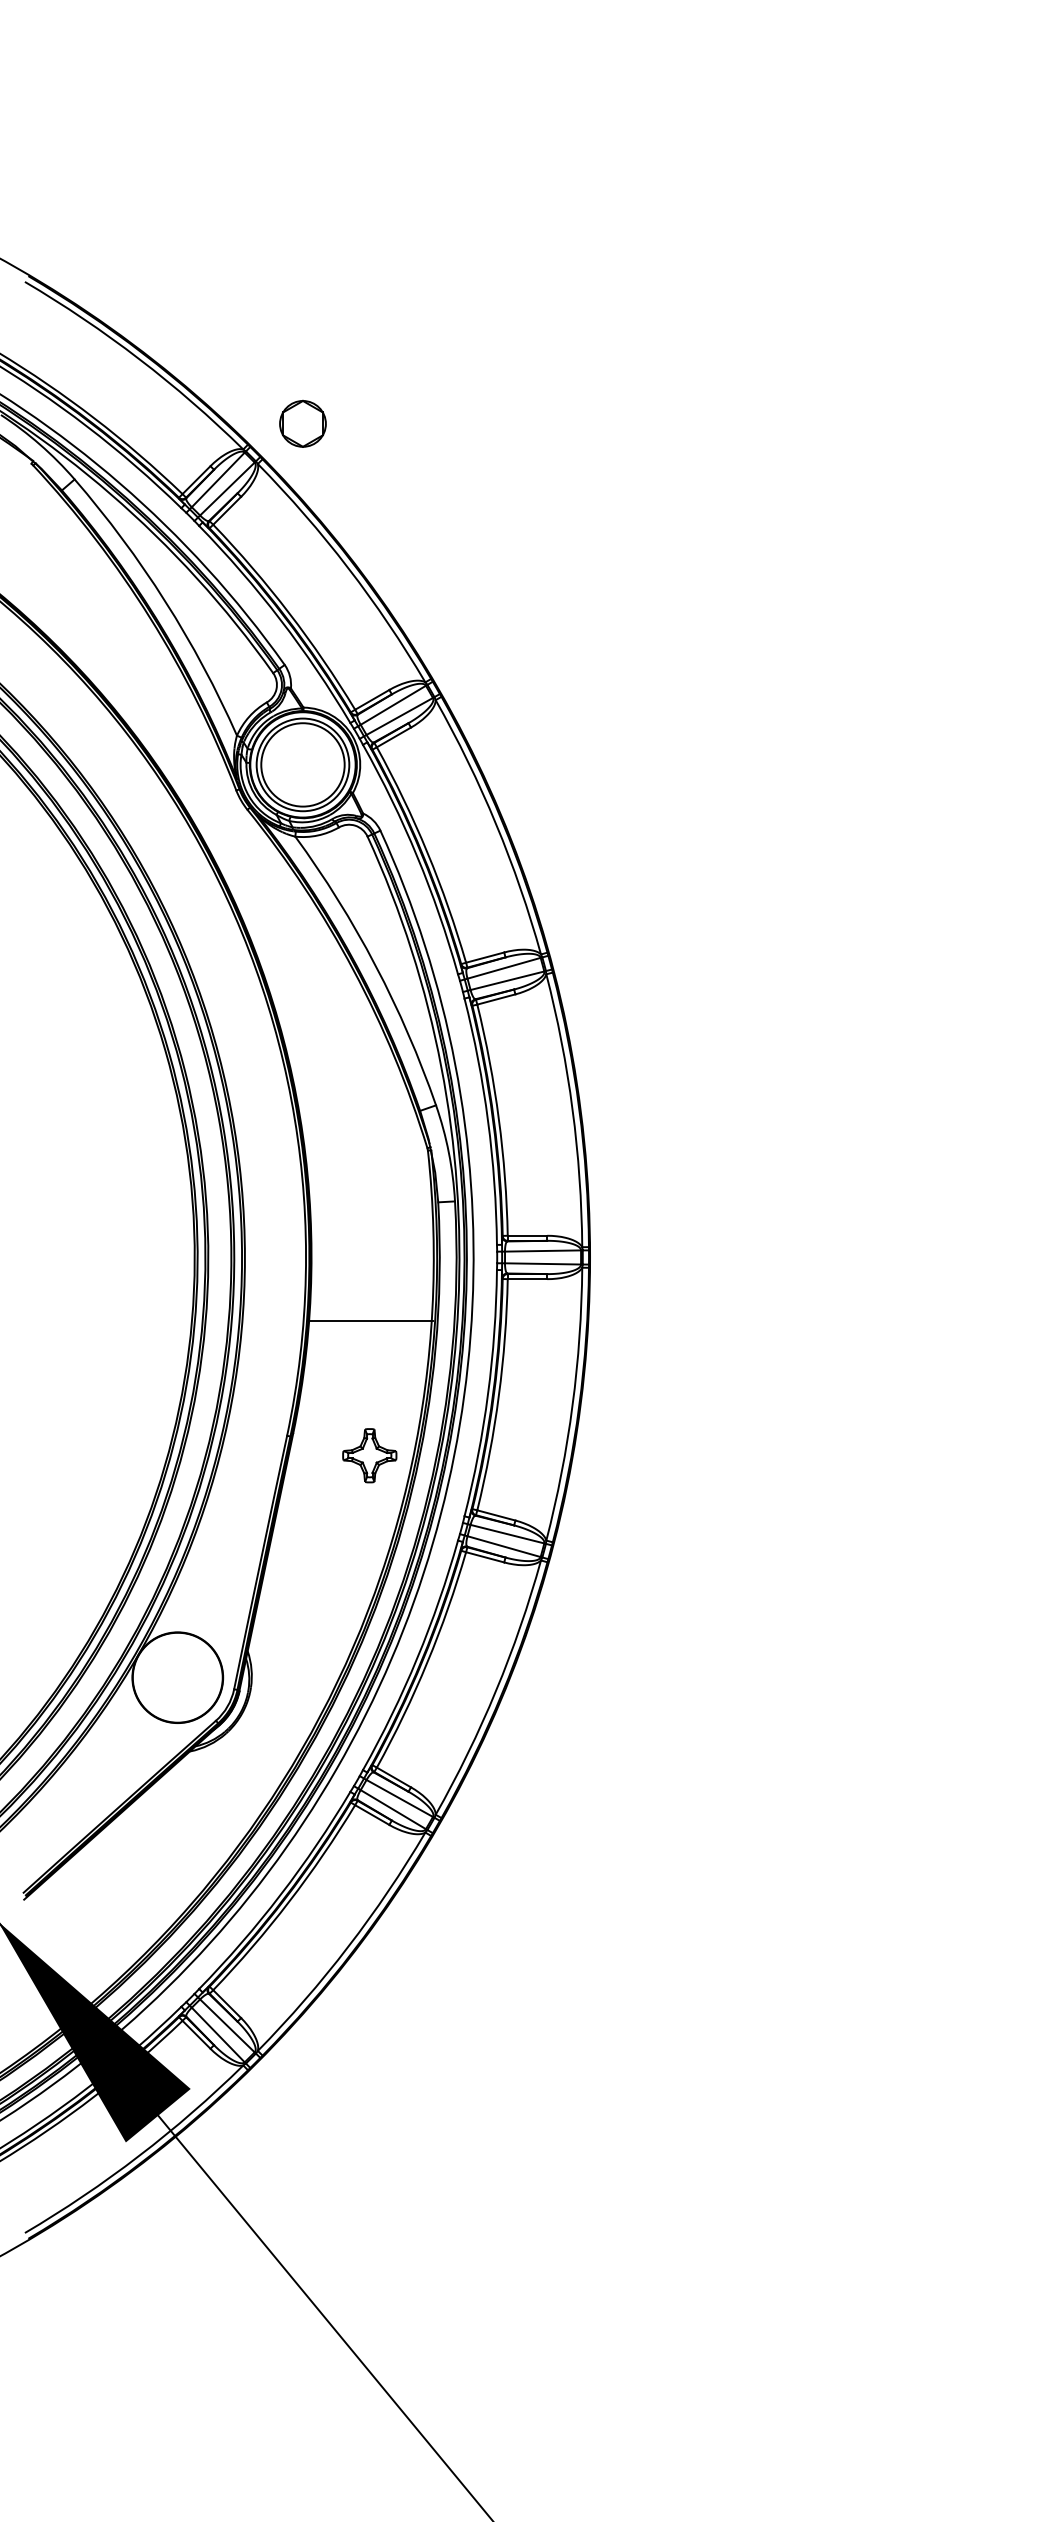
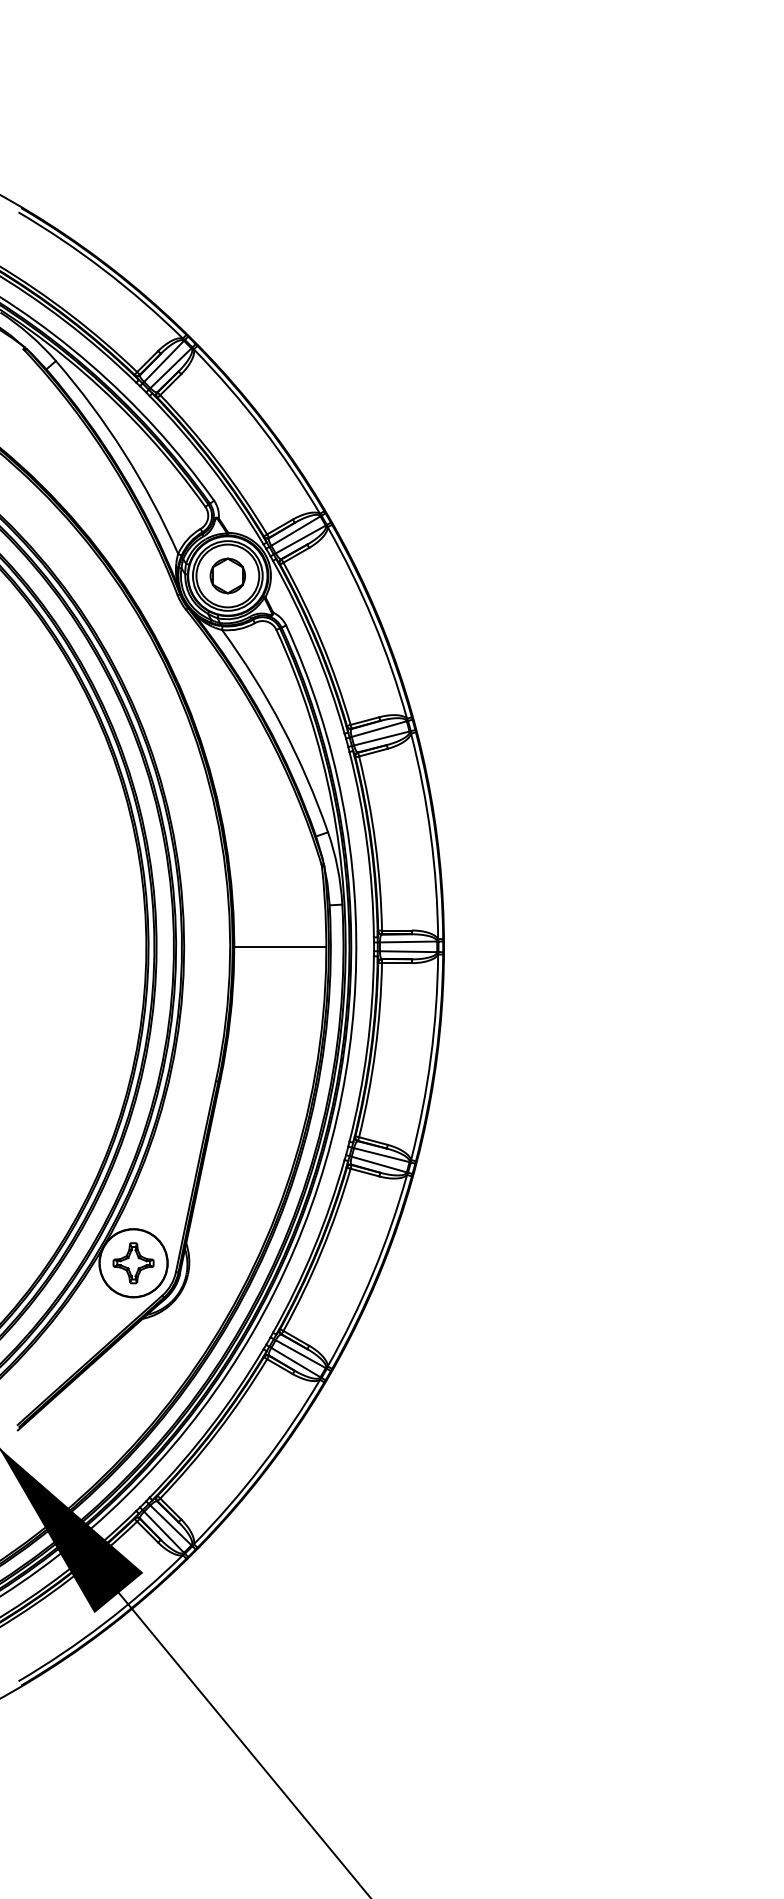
part: (302, 423) -> (227, 575), moved
line: (371, 1321) -> (279, 946), moved
part: (369, 1455) -> (133, 1263), moved

